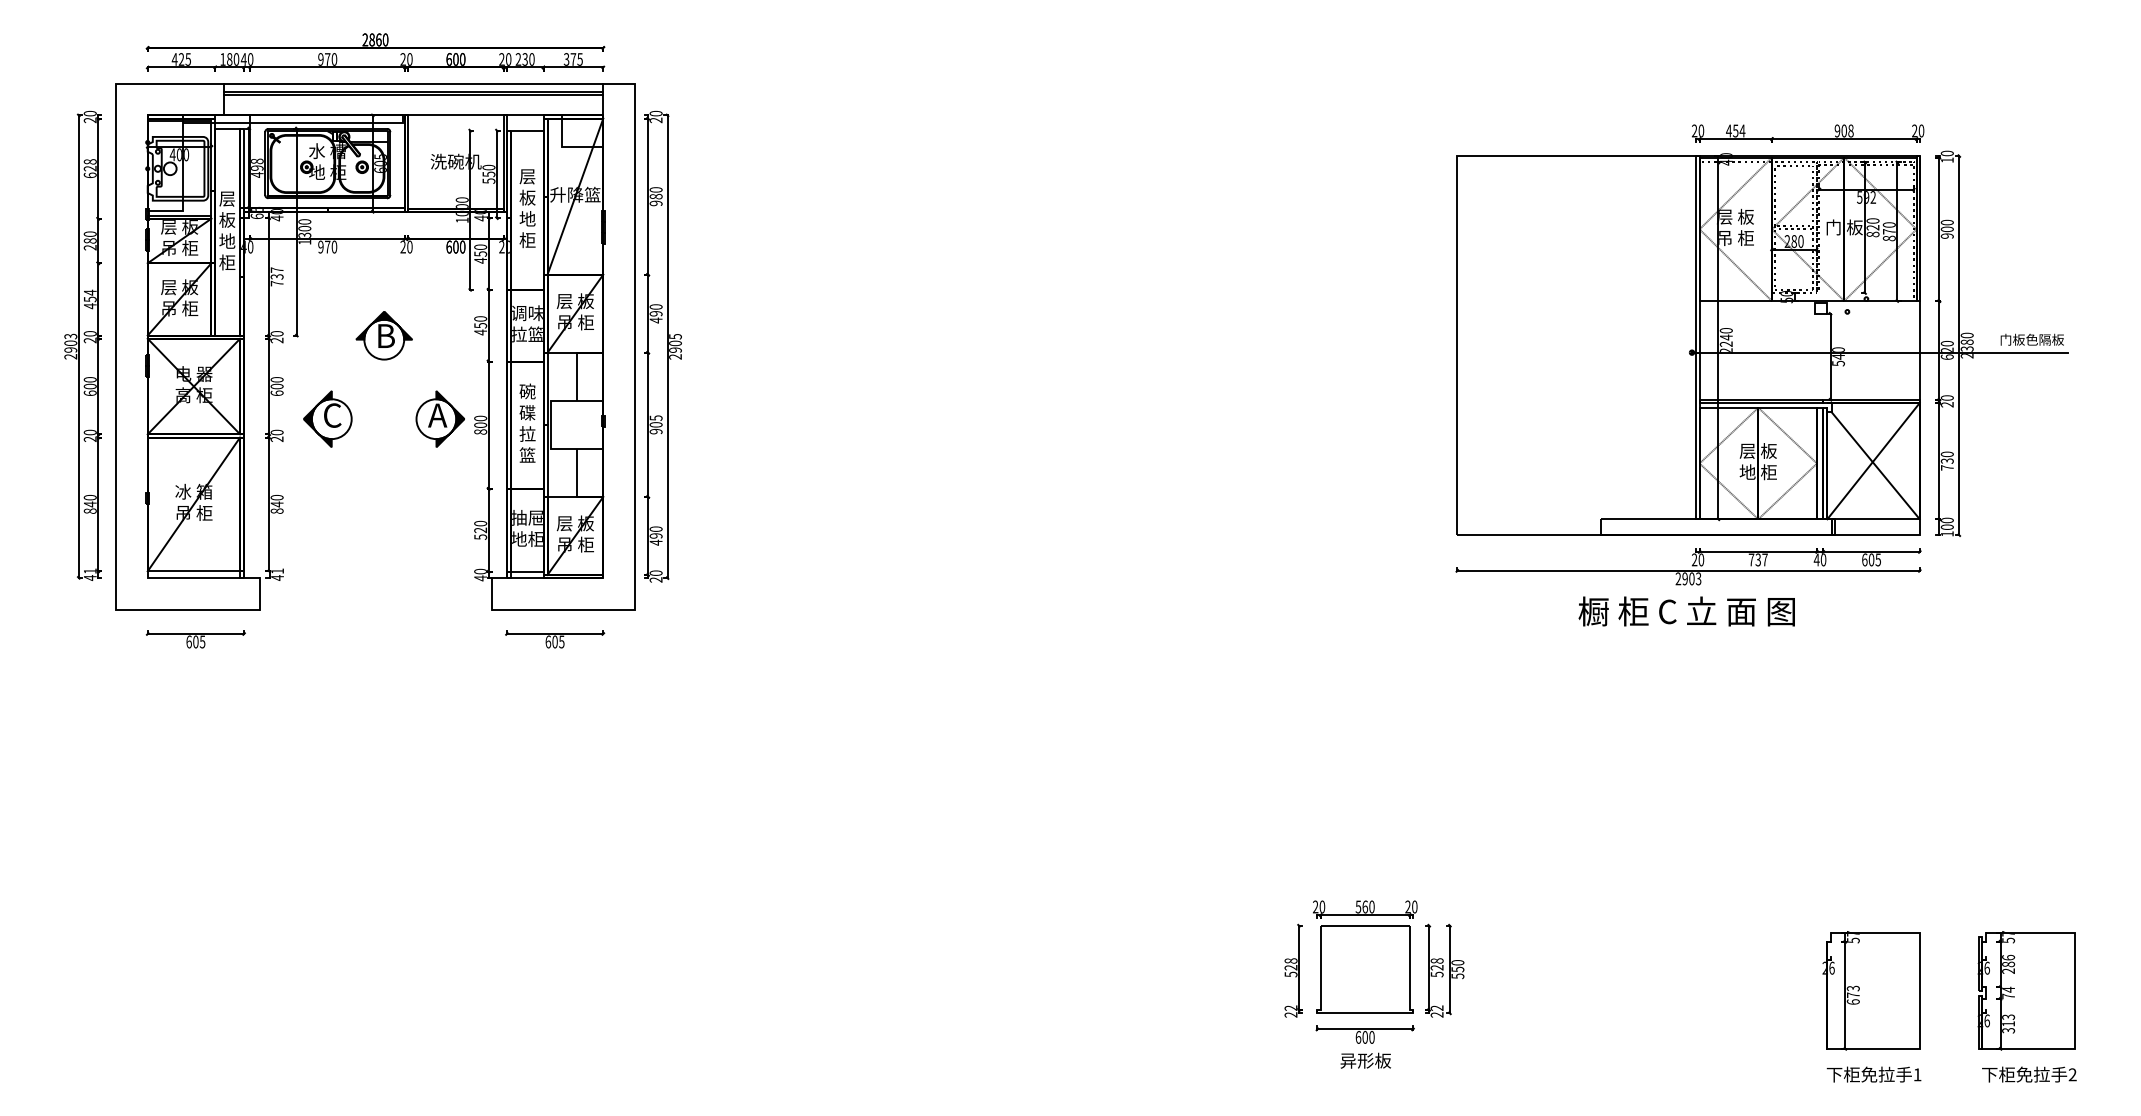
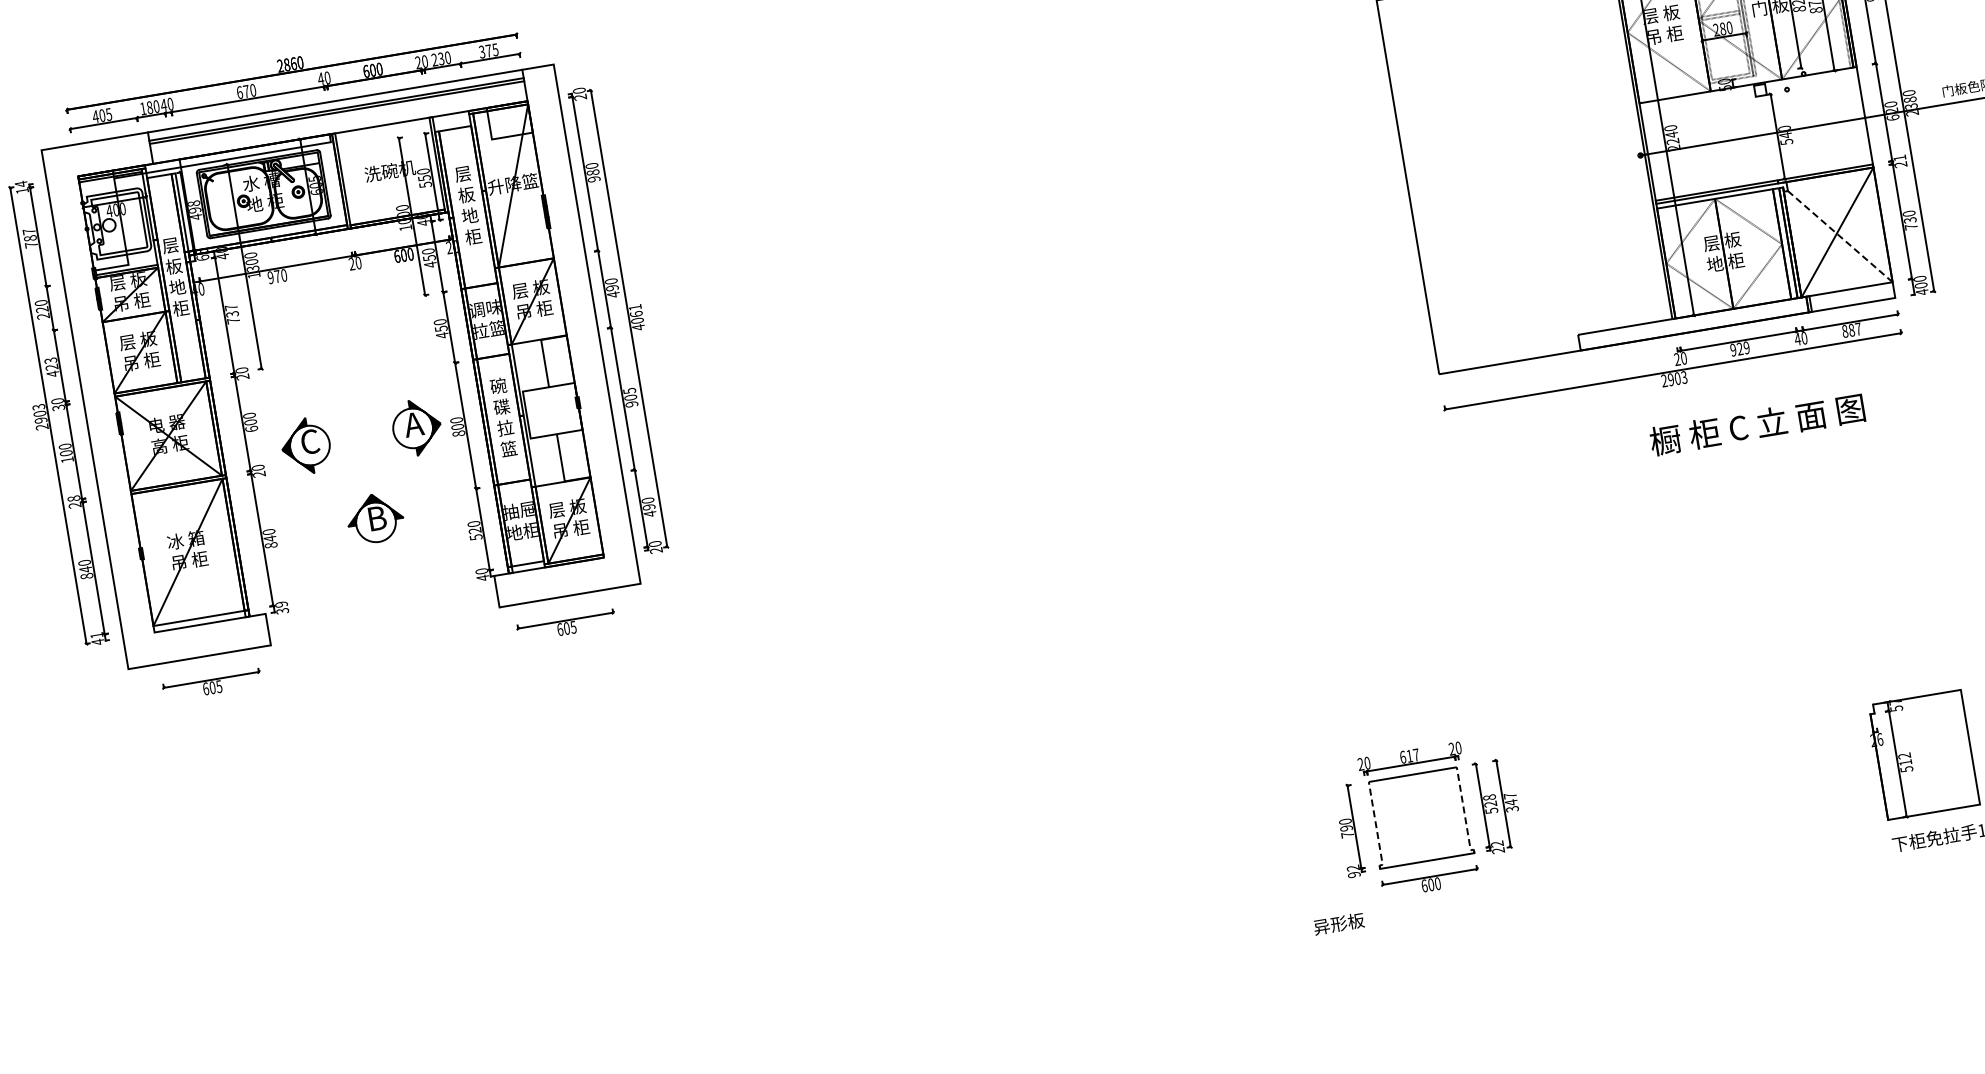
text: (181, 59) -> (102, 115), 425 -> 405
text: (320, 59) -> (239, 92), 970 -> 670
text: (403, 59) -> (321, 79), 20 -> 40
text: (89, 116) -> (21, 187), 20 -> 14
text: (89, 168) -> (29, 238), 628 -> 787
text: (89, 240) -> (41, 309), 280 -> 220
text: (89, 295) -> (50, 363), 454 -> 423
part: (383, 335) -> (374, 518), moved
text: (90, 340) -> (58, 407), 20 -> 30
text: (675, 346) -> (636, 317), 2905 -> 4061
text: (89, 392) -> (66, 459), 600 -> 100
text: (1946, 397) -> (1898, 157), 20 -> 21
text: (90, 432) -> (74, 498), 20 -> 28
line: (1875, 465) -> (1840, 236), solid -> dashed
text: (1947, 534) -> (1922, 292), 100 -> 400
text: (1757, 559) -> (1739, 348), 737 -> 929
text: (1871, 559) -> (1851, 329), 605 -> 887
text: (277, 574) -> (282, 607), 41 -> 39
text: (1686, 611) -> (1757, 424), moved
text: (1364, 906) -> (1408, 755), 560 -> 617
text: (1290, 967) -> (1345, 828), 528 -> 790
text: (1457, 969) -> (1511, 802), 550 -> 347
line: (1320, 972) -> (1376, 828), solid -> dashed
line: (1409, 972) -> (1464, 813), solid -> dashed
text: (1852, 994) -> (1904, 762), 673 -> 512
text: (1291, 1014) -> (1354, 874), 22 -> 92
text: (1365, 1060) -> (1338, 923), moved

